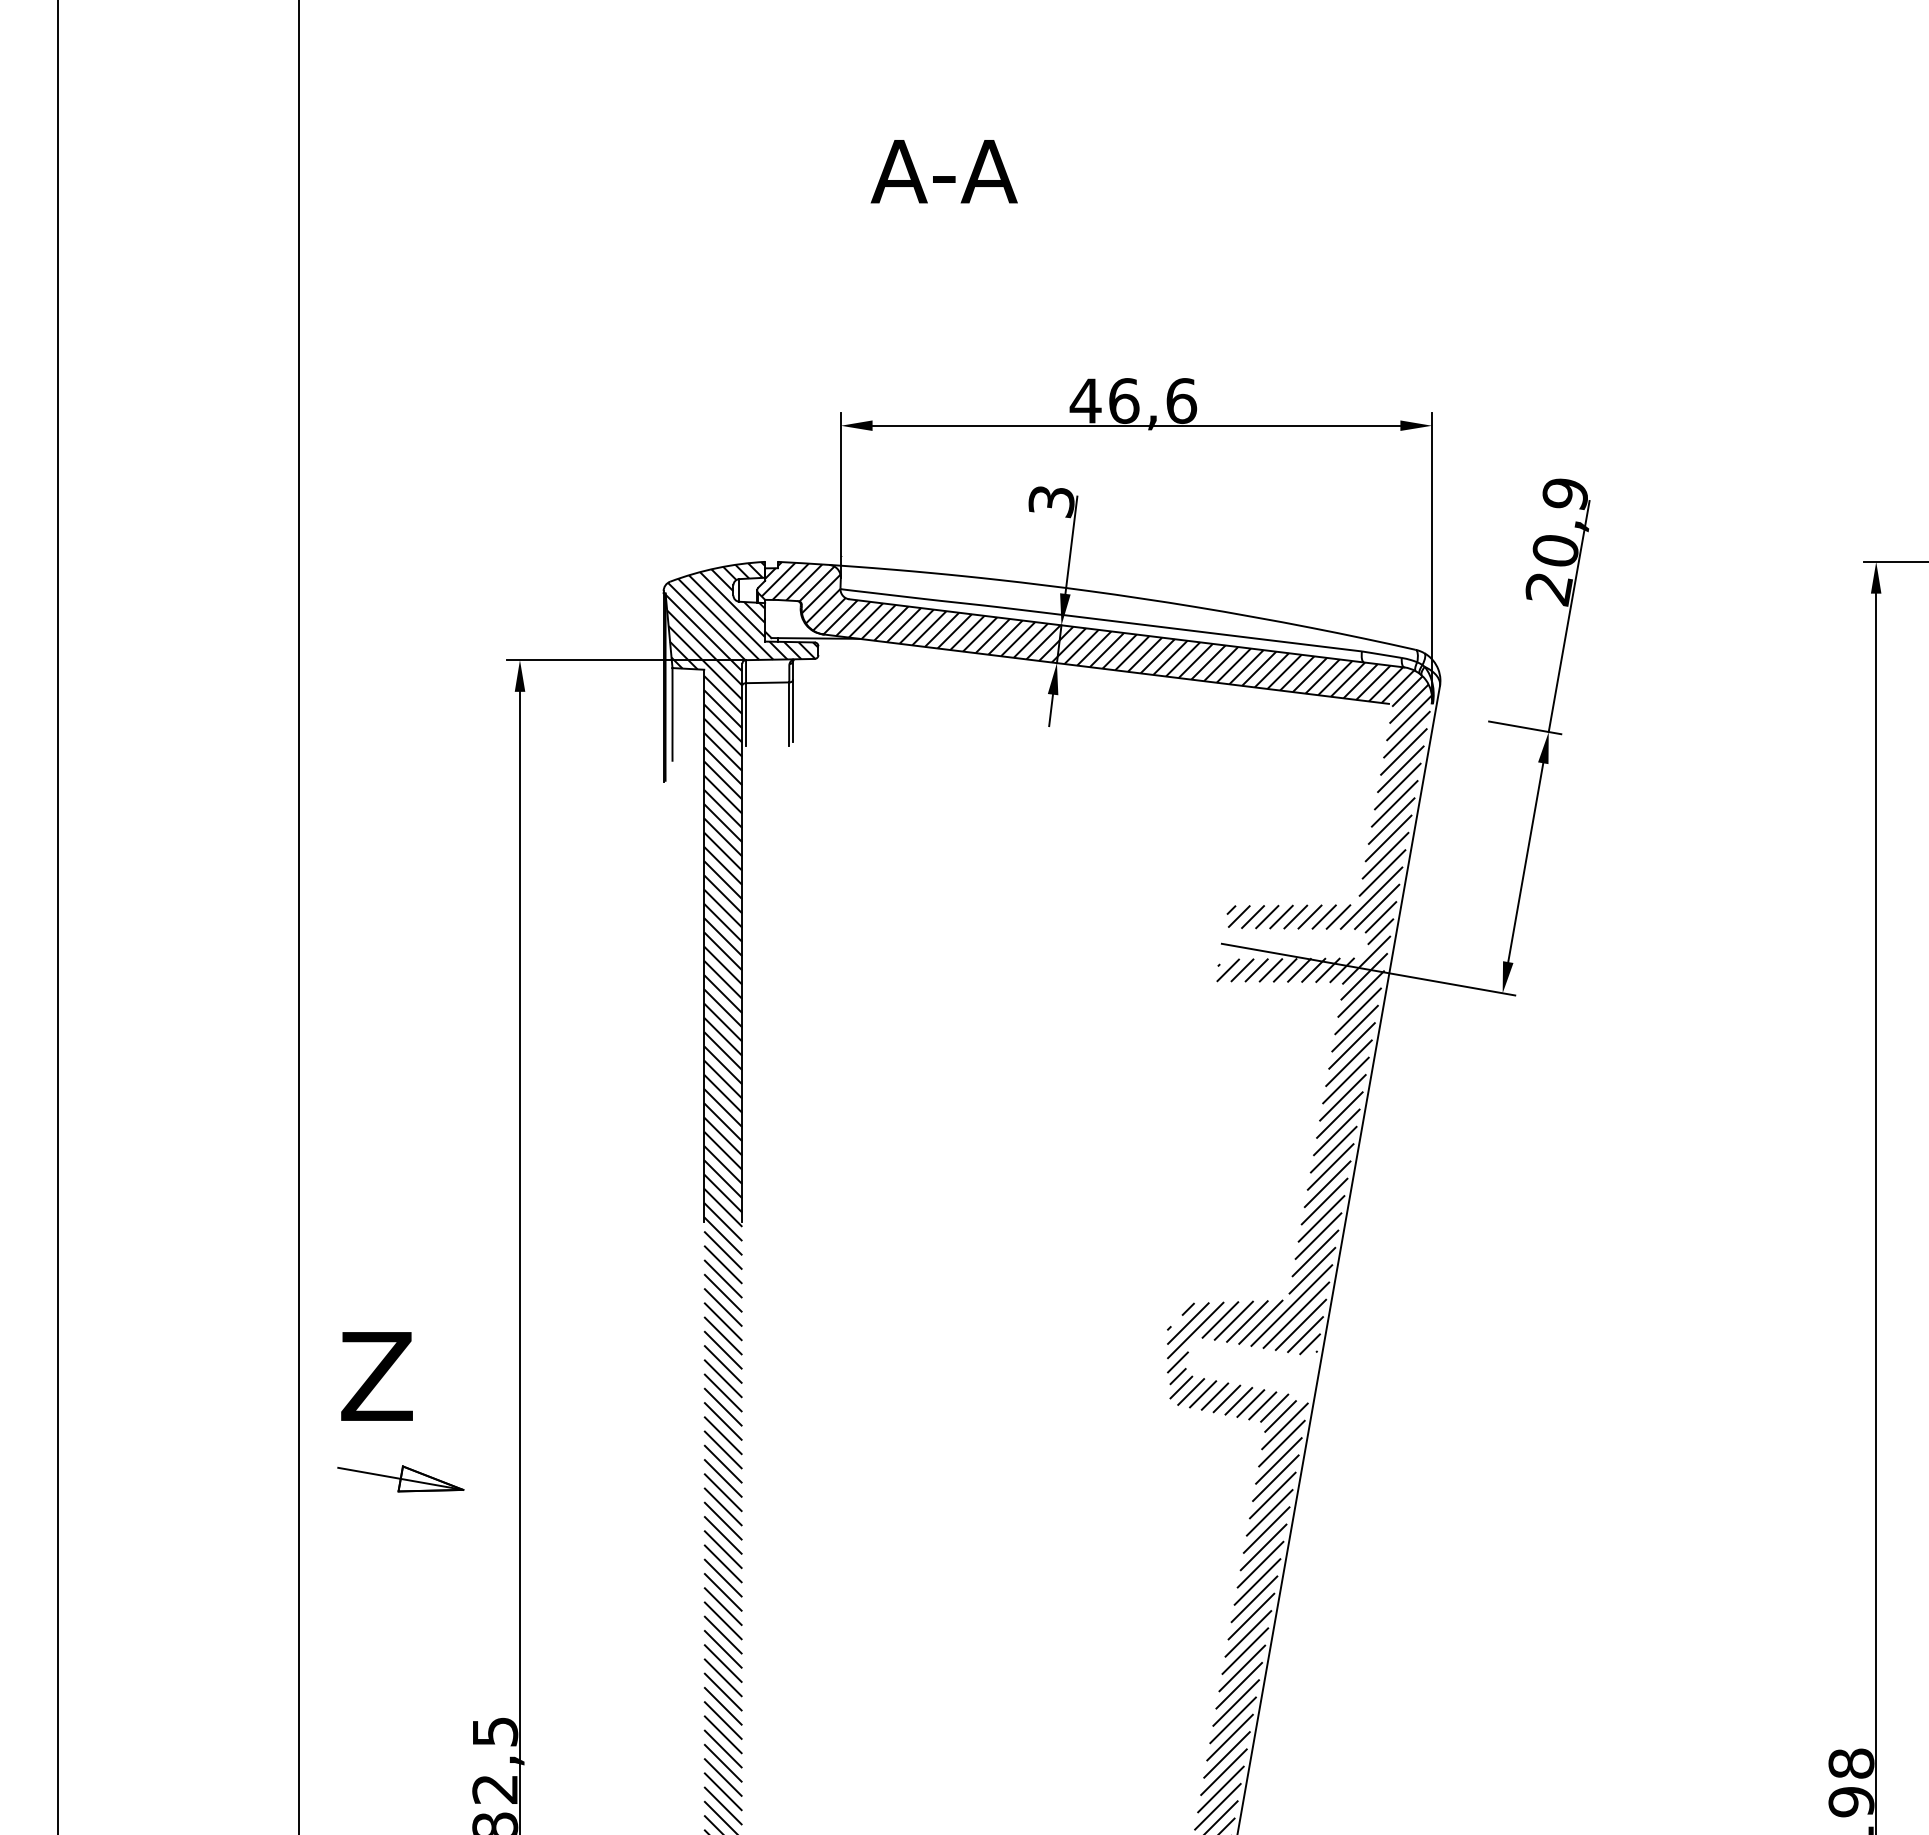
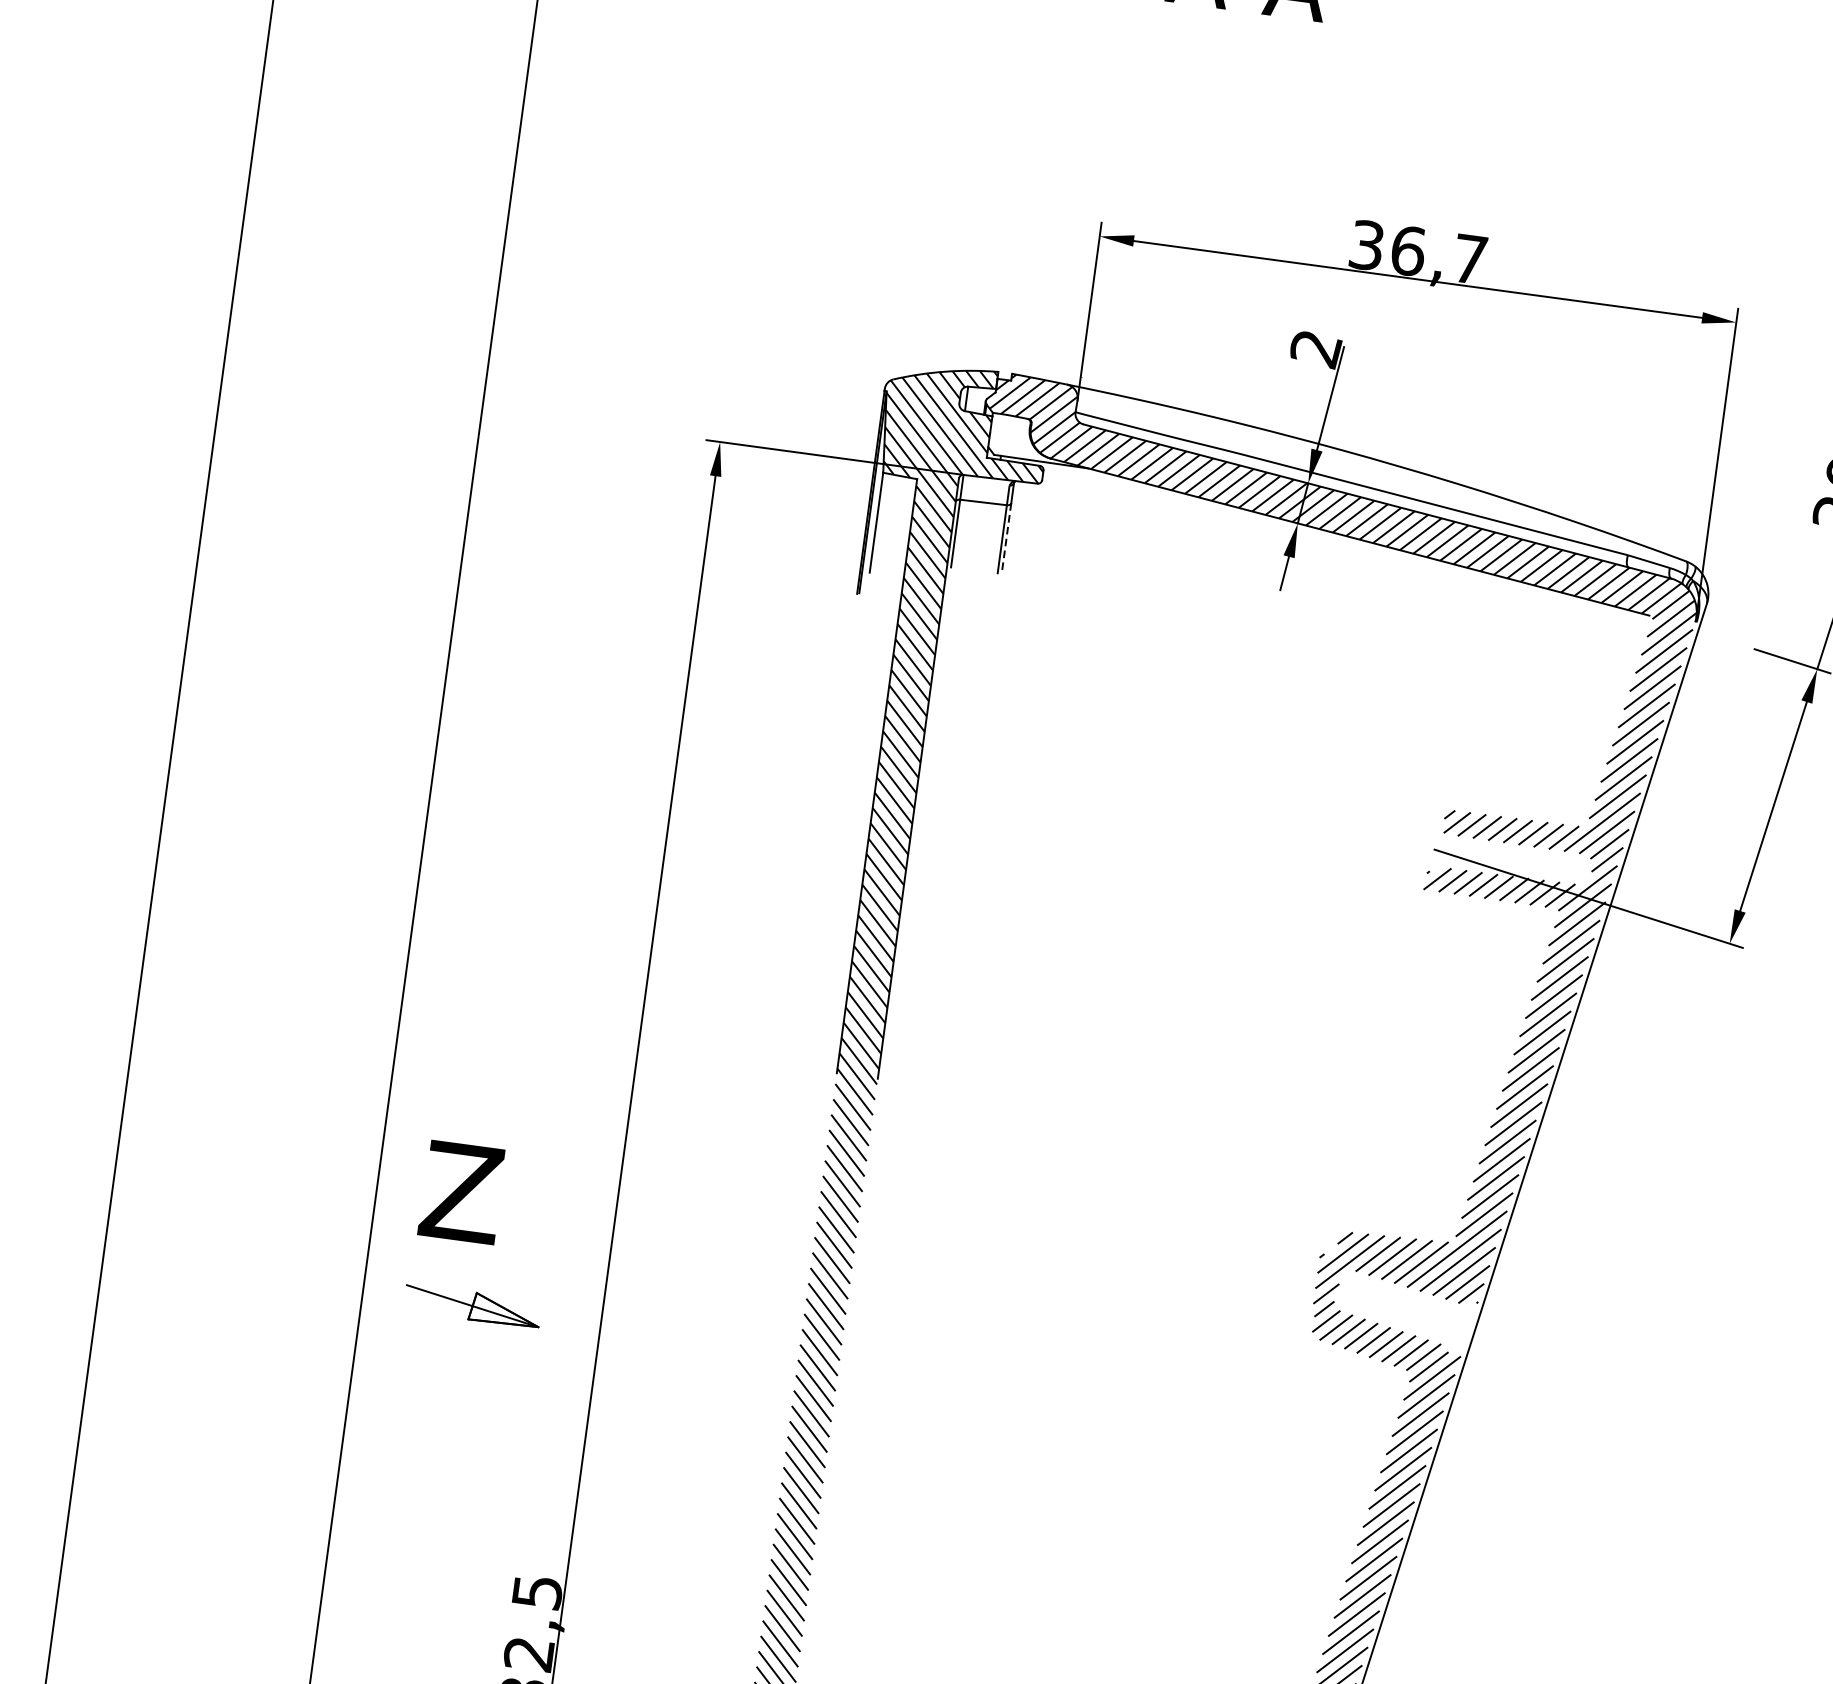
text: (1133, 400) -> (1418, 251), 46,6 -> 36,7
text: (1051, 502) -> (1315, 349), 3 -> 2
line: (793, 710) -> (1007, 536), solid -> dashed

